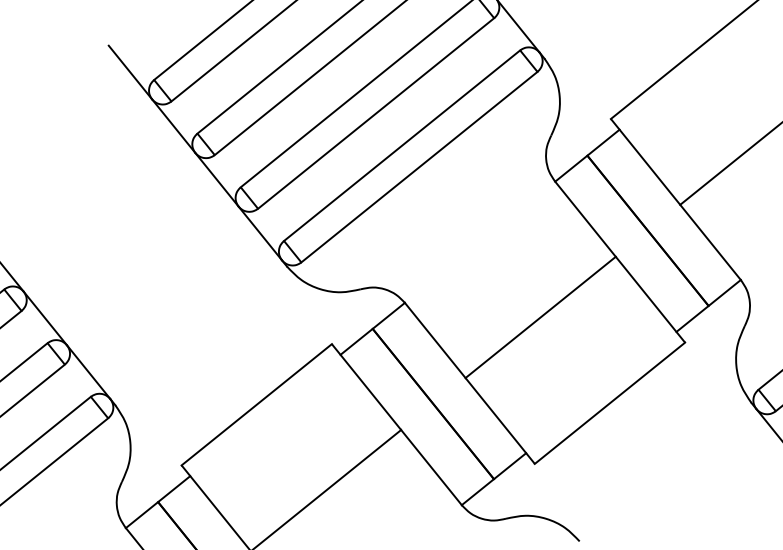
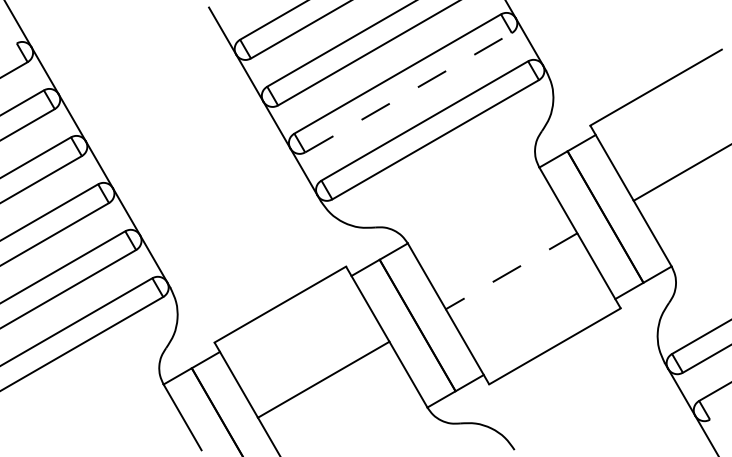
line: (376, 113) -> (408, 92), solid -> dashed
line: (540, 317) -> (511, 271), solid -> dashed

